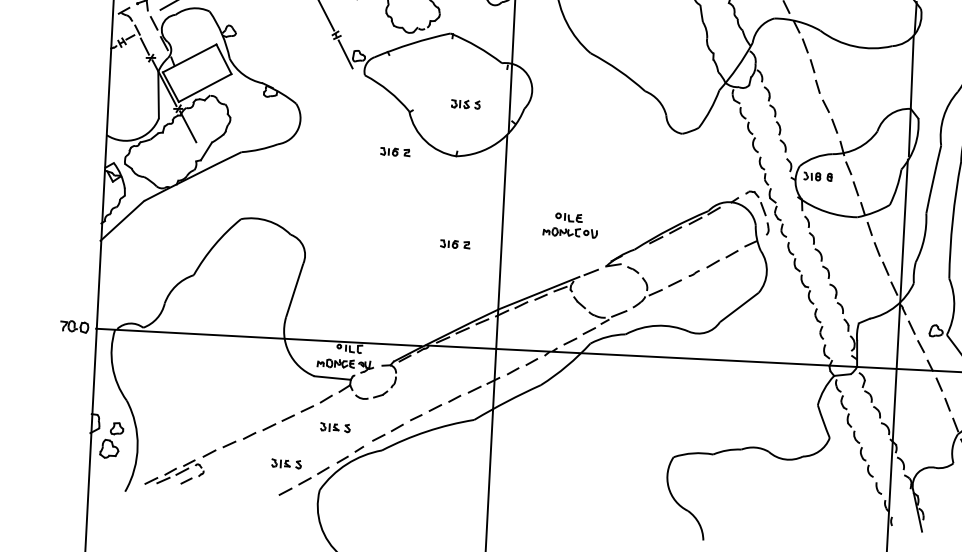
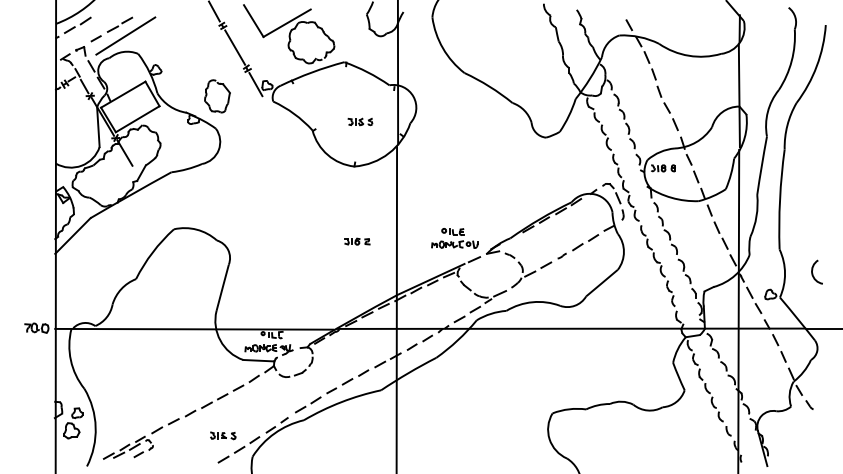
part: (299, 66) -> (217, 96), added
part: (395, 151) -> (302, 165), removed
part: (570, 225) -> (454, 238), moved
part: (335, 427) -> (263, 402), removed

